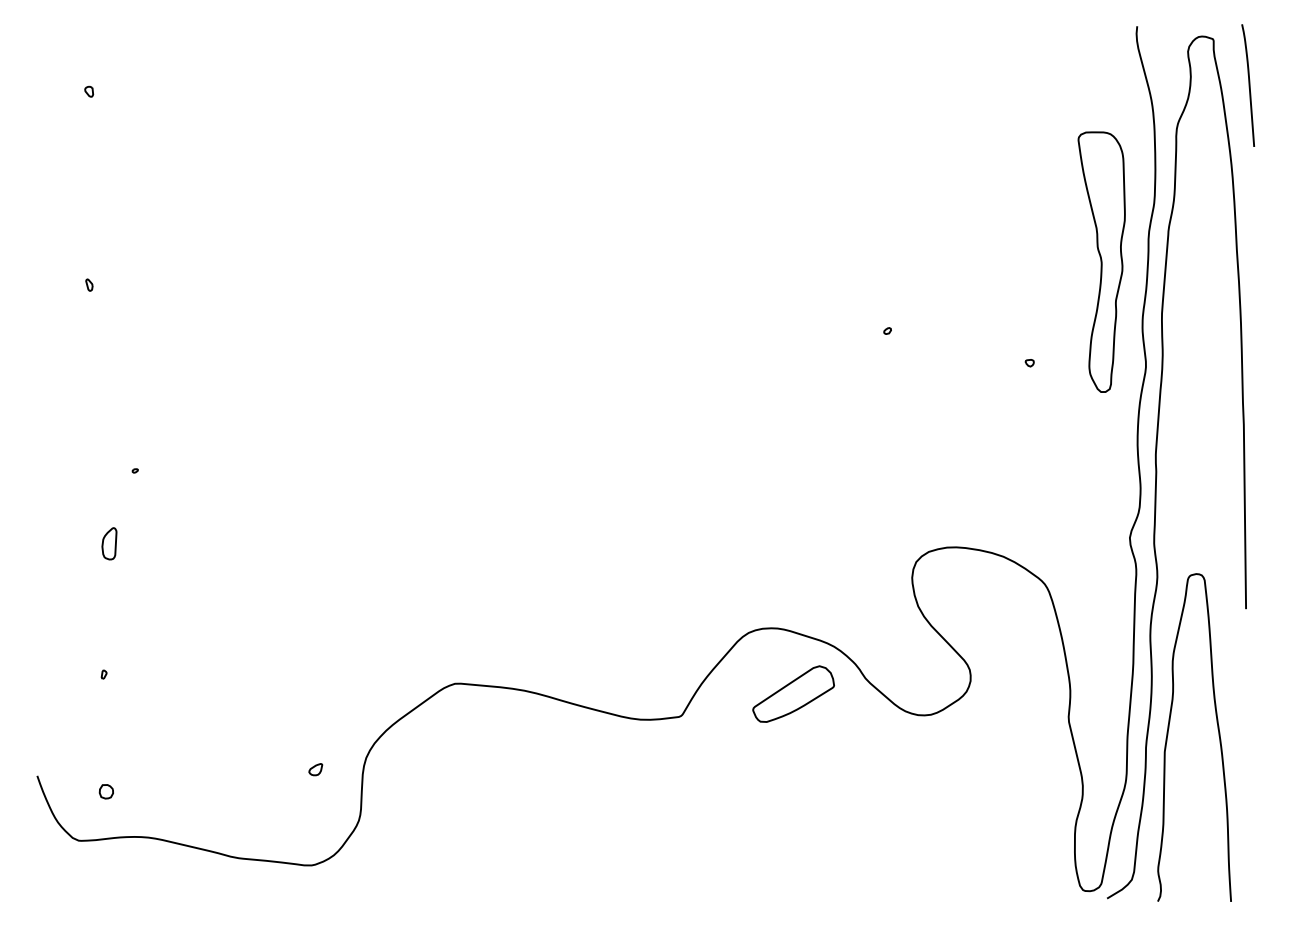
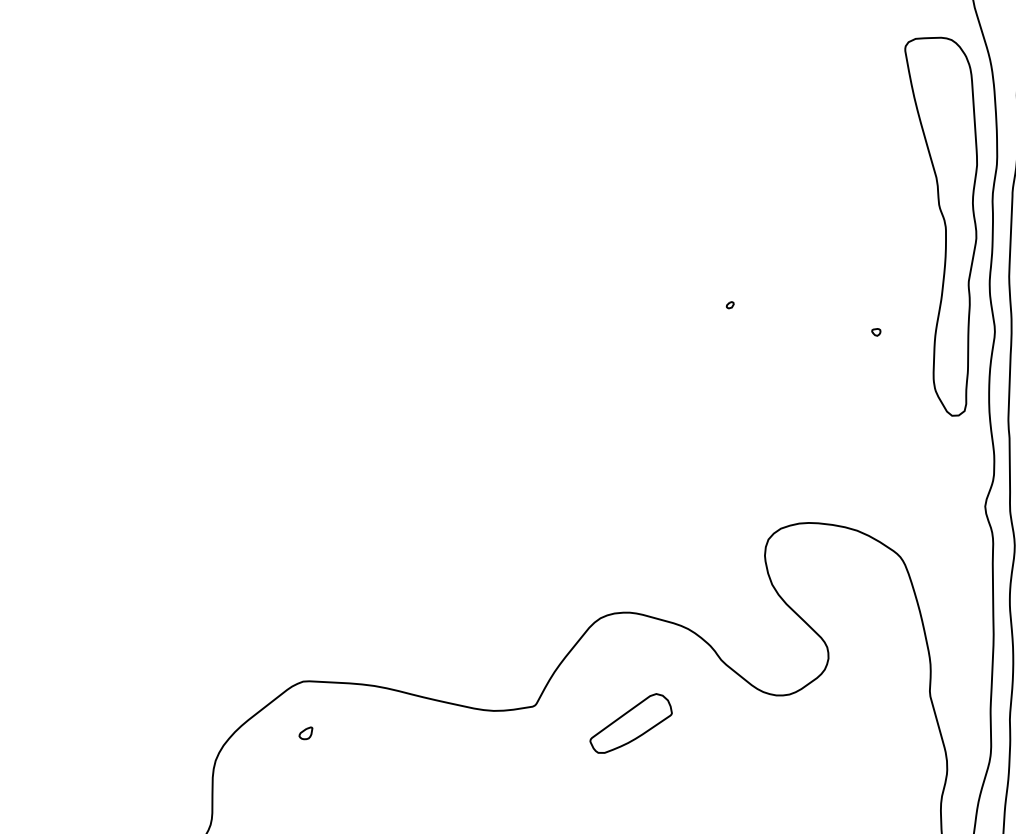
part: (1101, 261) -> (945, 225), size x1.43
part: (793, 693) -> (630, 722), moved
part: (315, 769) -> (305, 733), moved

